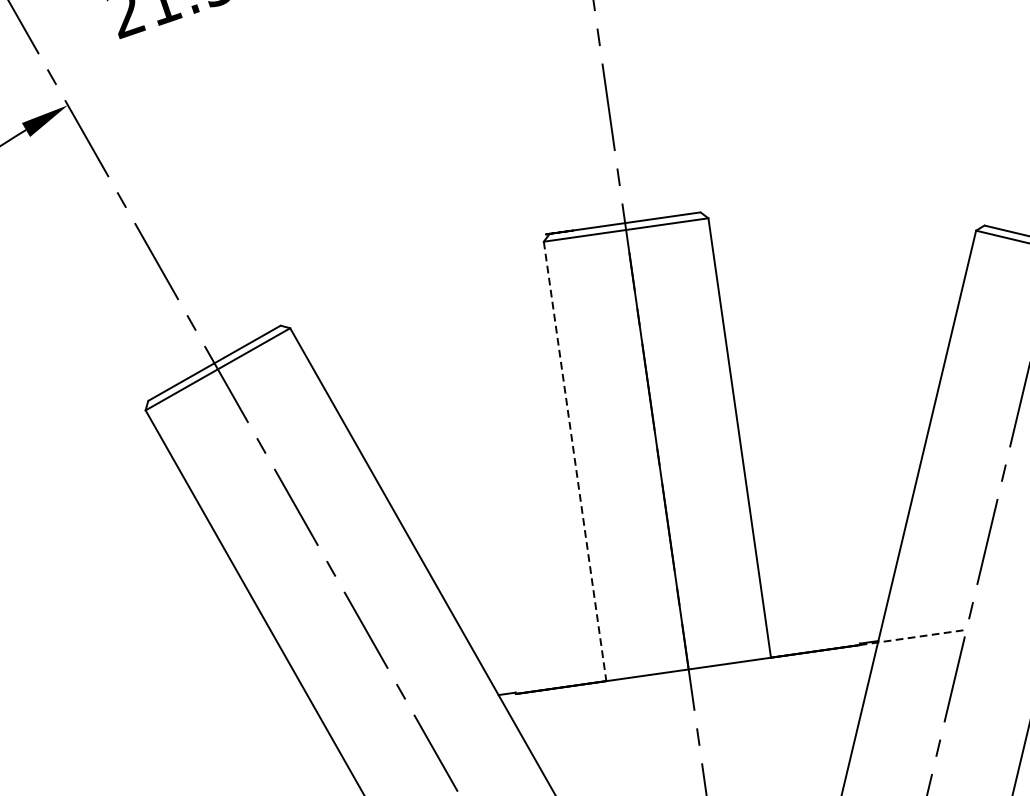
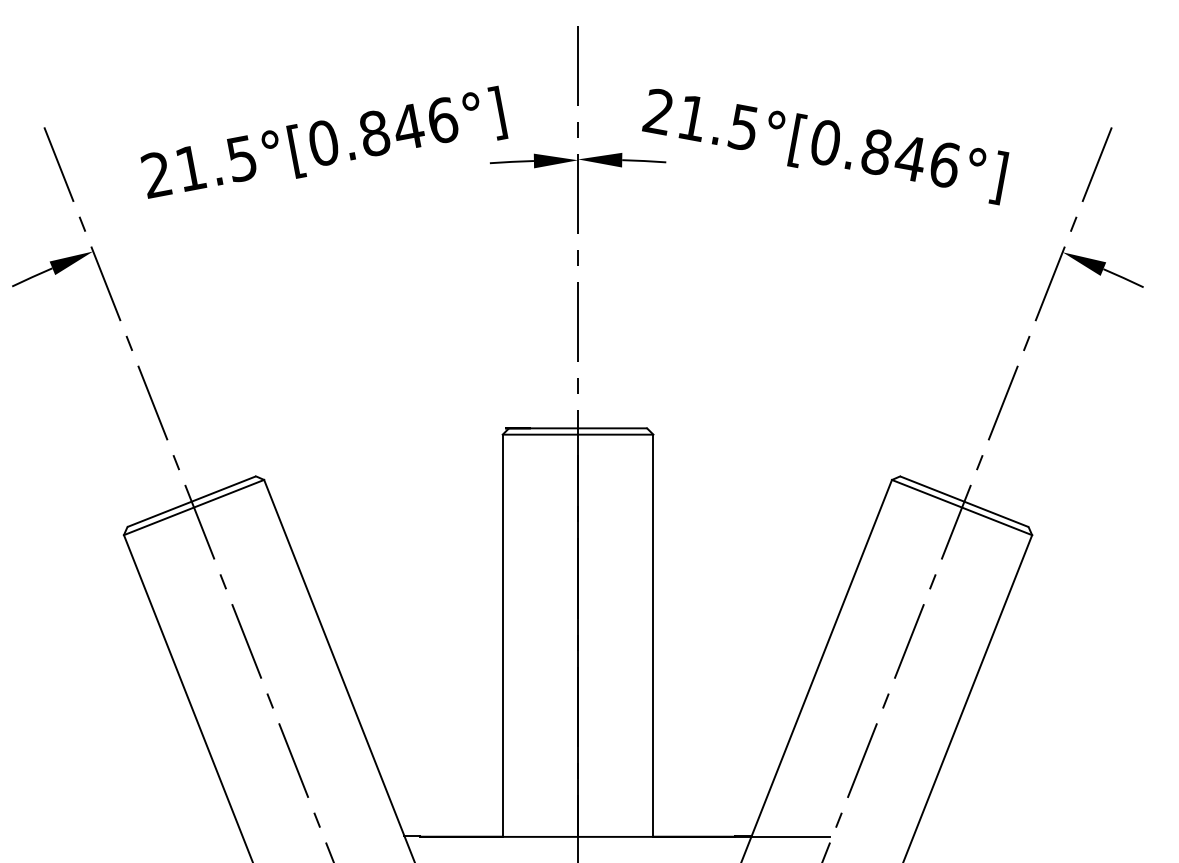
line: (574, 462) -> (502, 636), dashed -> solid
line: (910, 637) -> (781, 836), dashed -> solid

